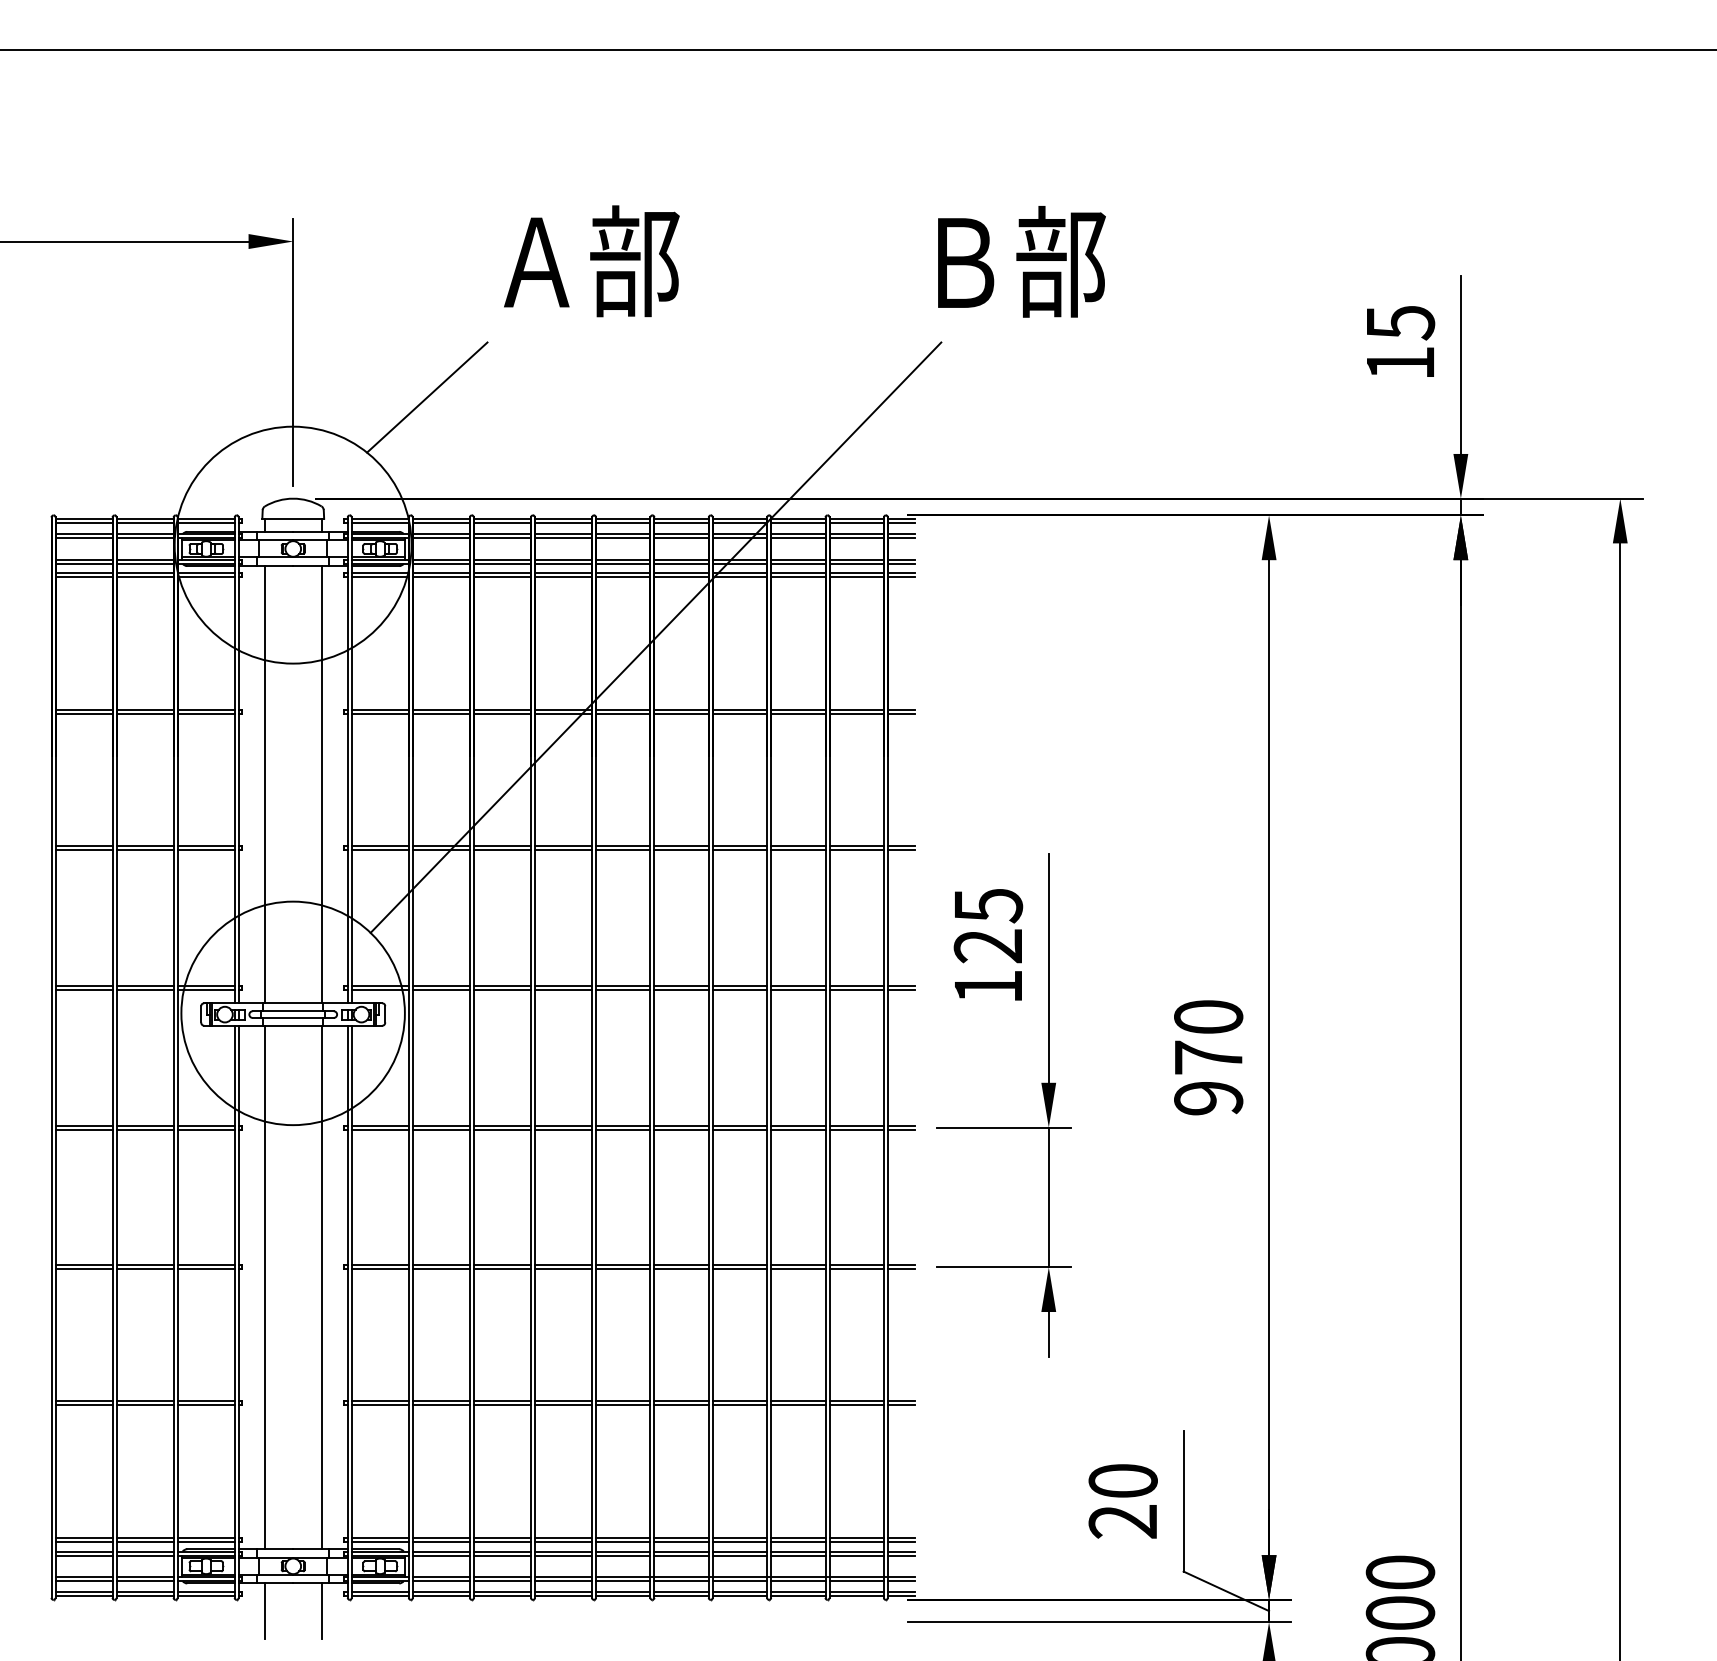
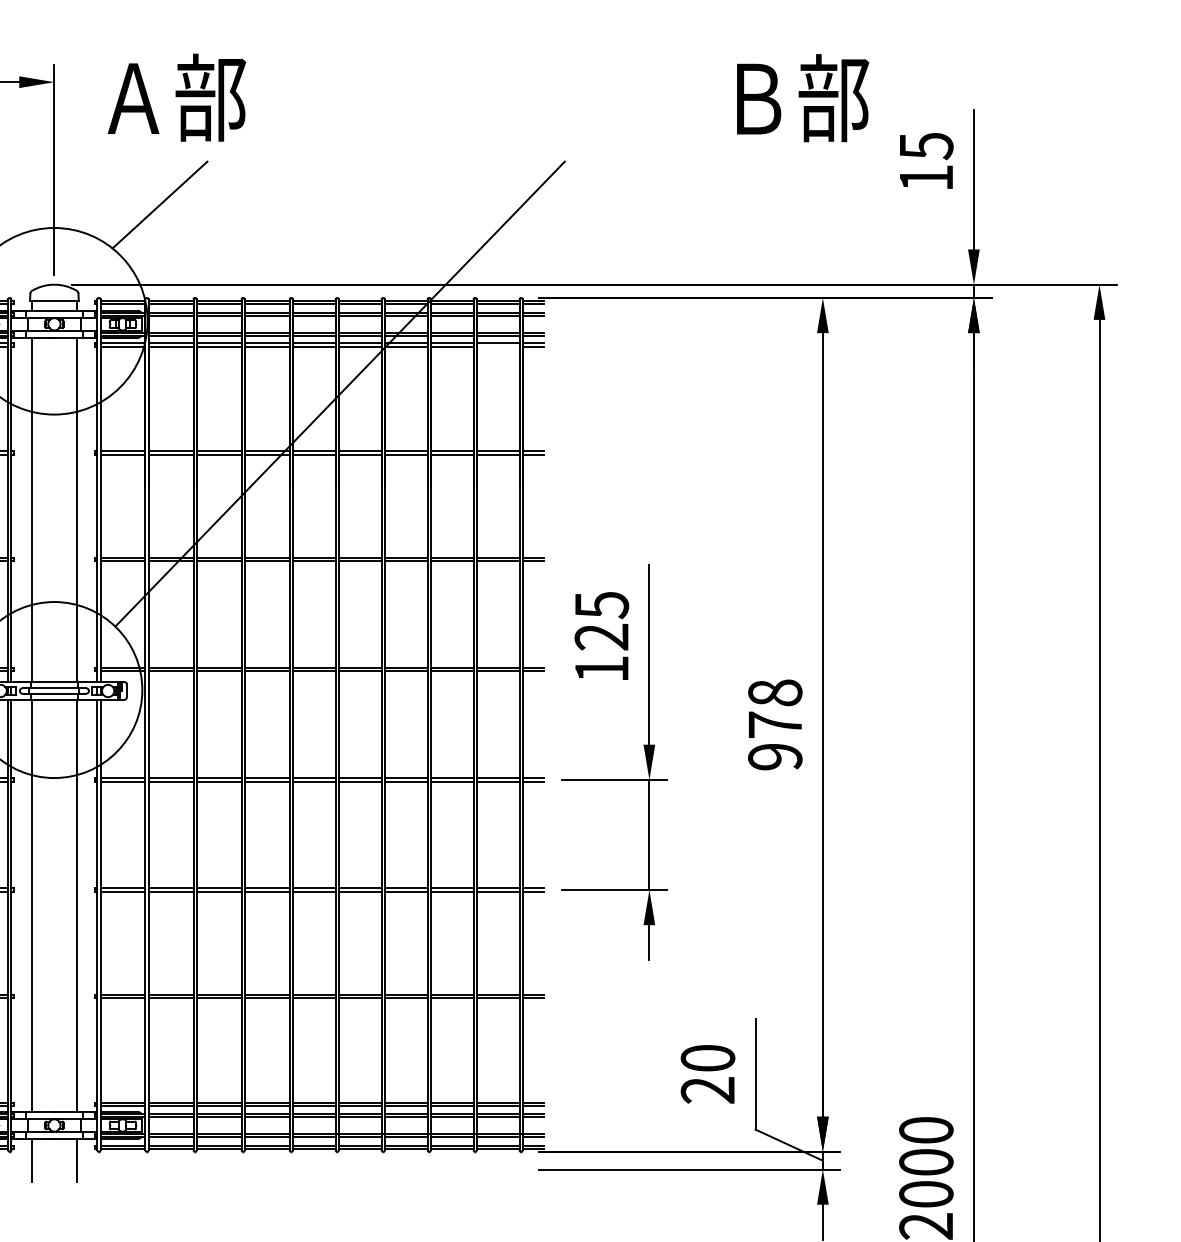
text: (591, 261) -> (176, 97), moved
text: (1021, 261) -> (802, 97), moved
line: (856, 577) -> (497, 346), removed
text: (1208, 1016) -> (775, 692), 970 -> 978

